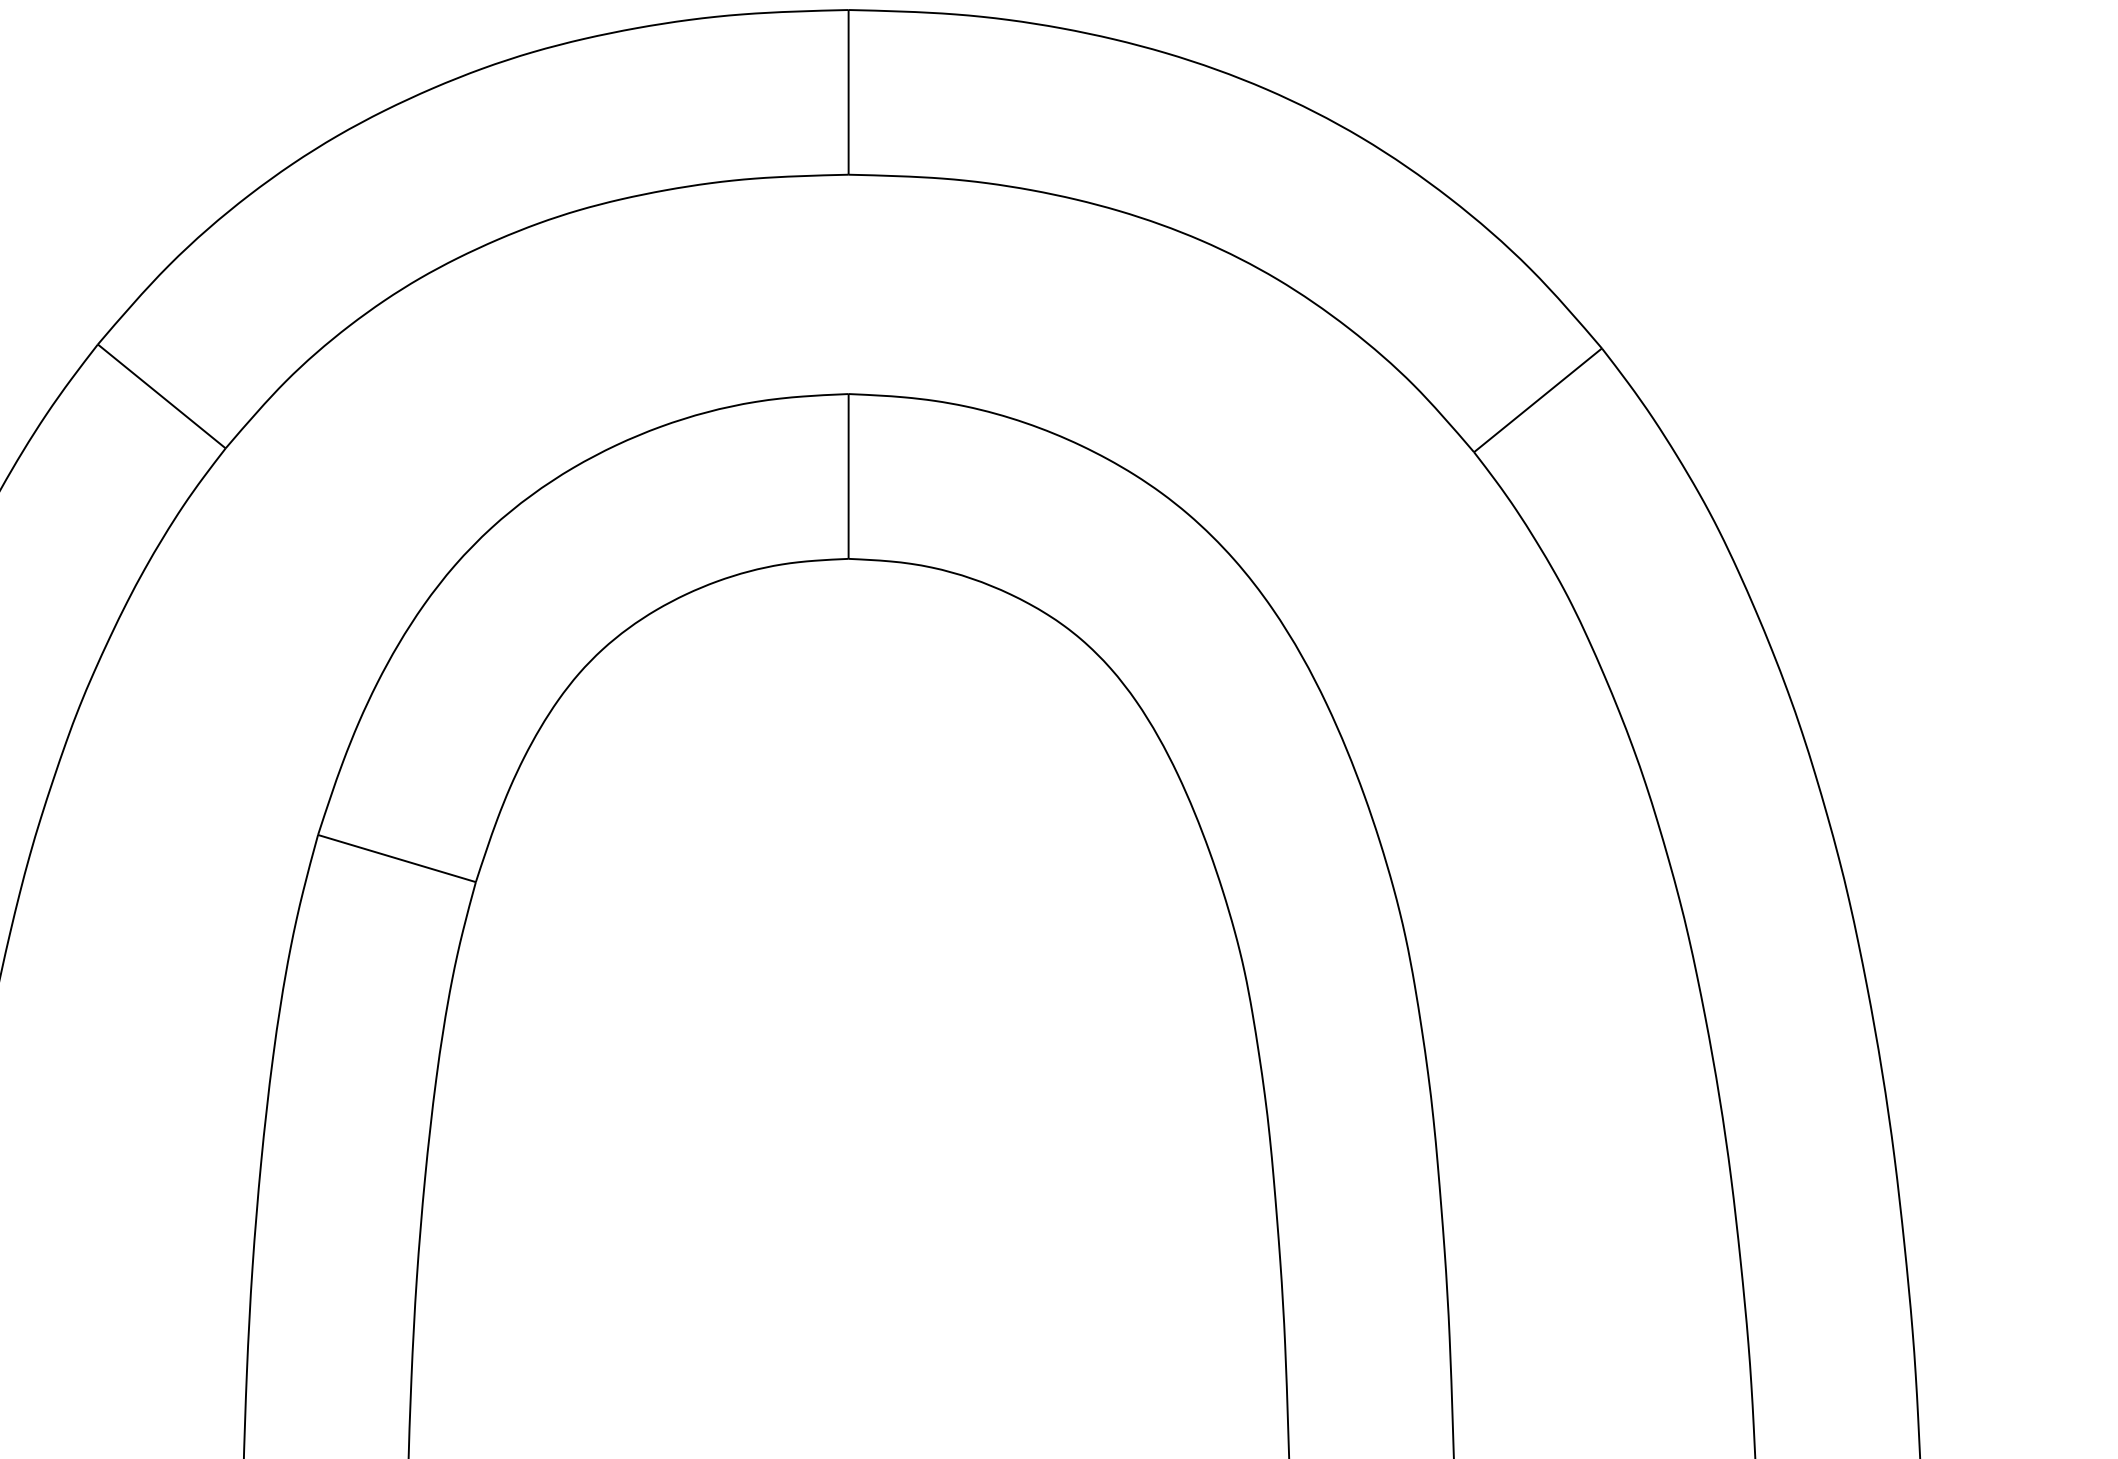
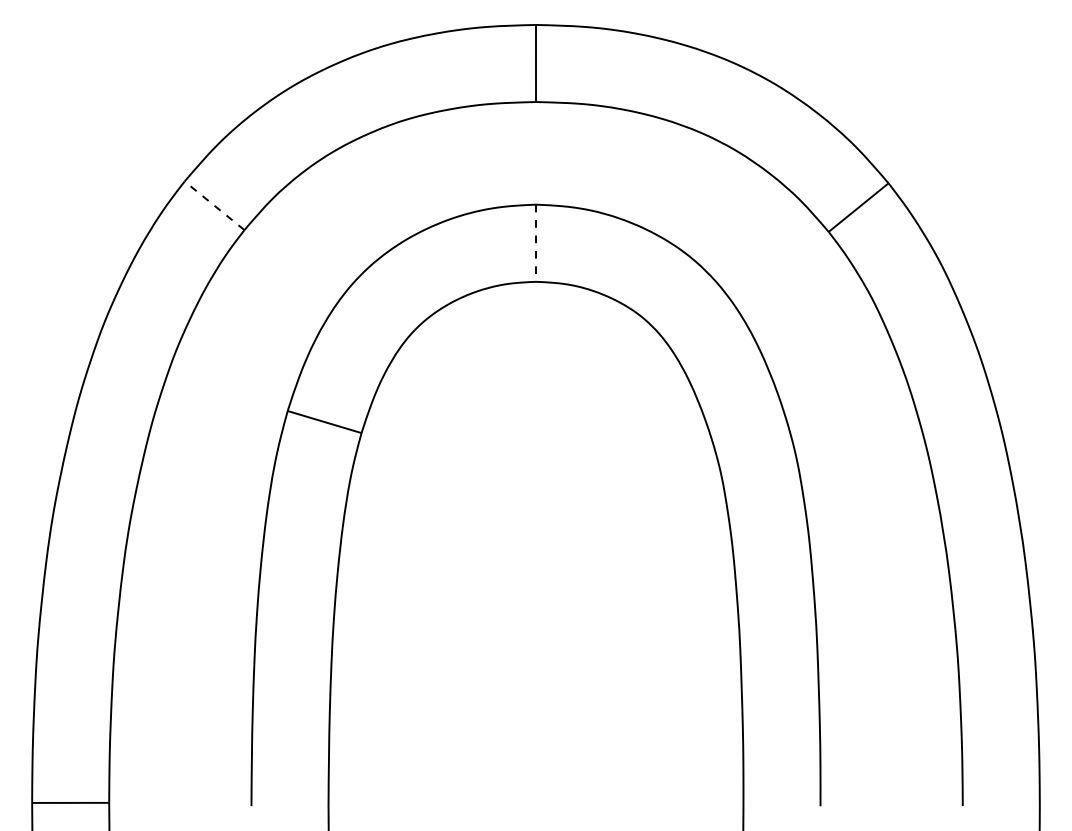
line: (161, 395) -> (214, 205), solid -> dashed
line: (849, 476) -> (536, 243), solid -> dashed

